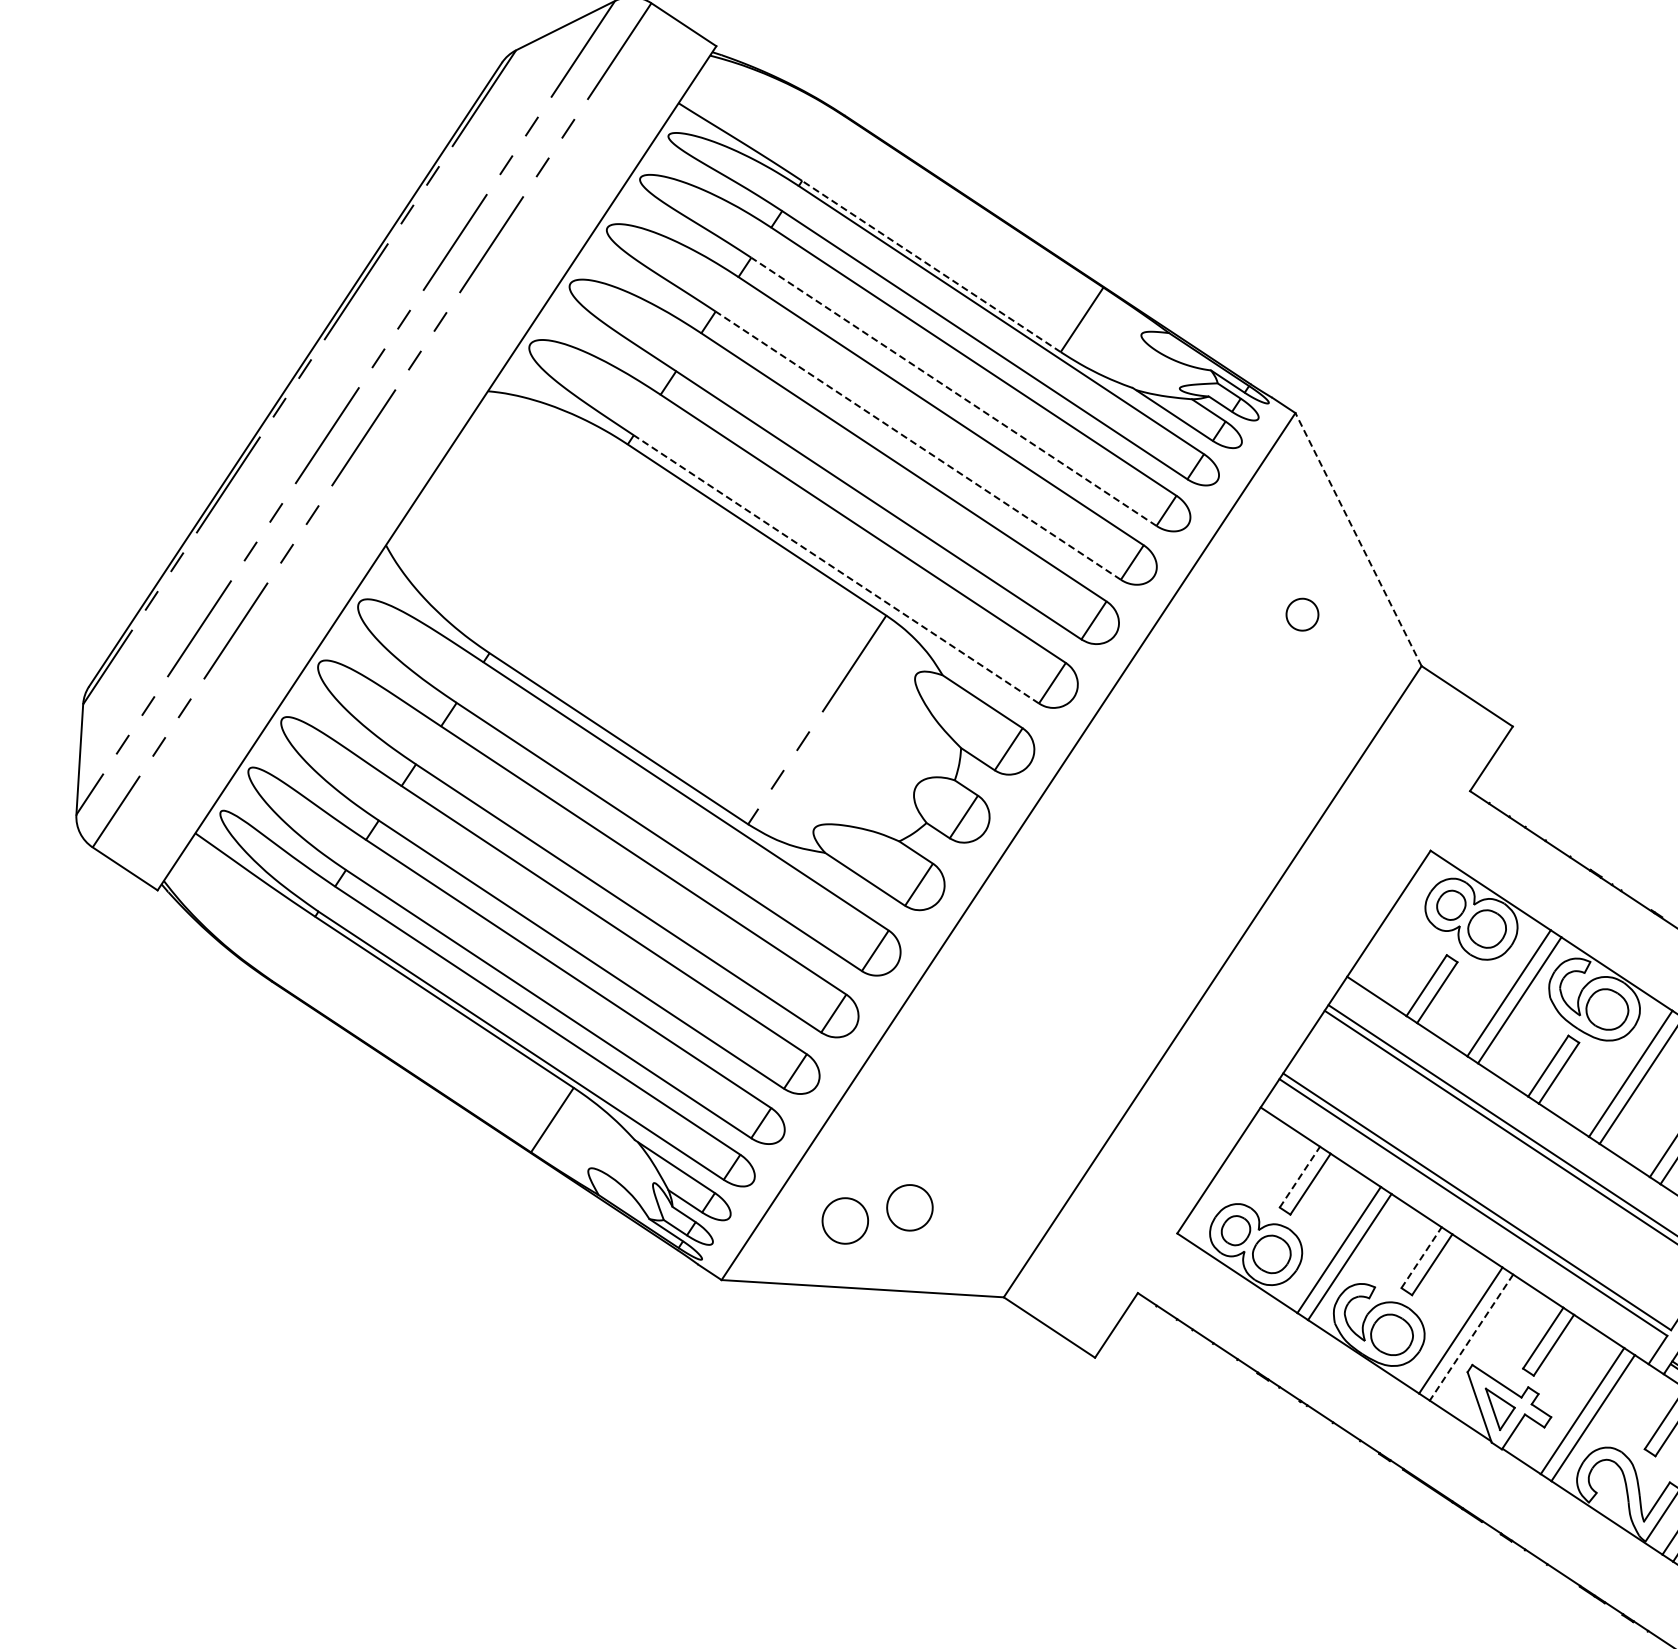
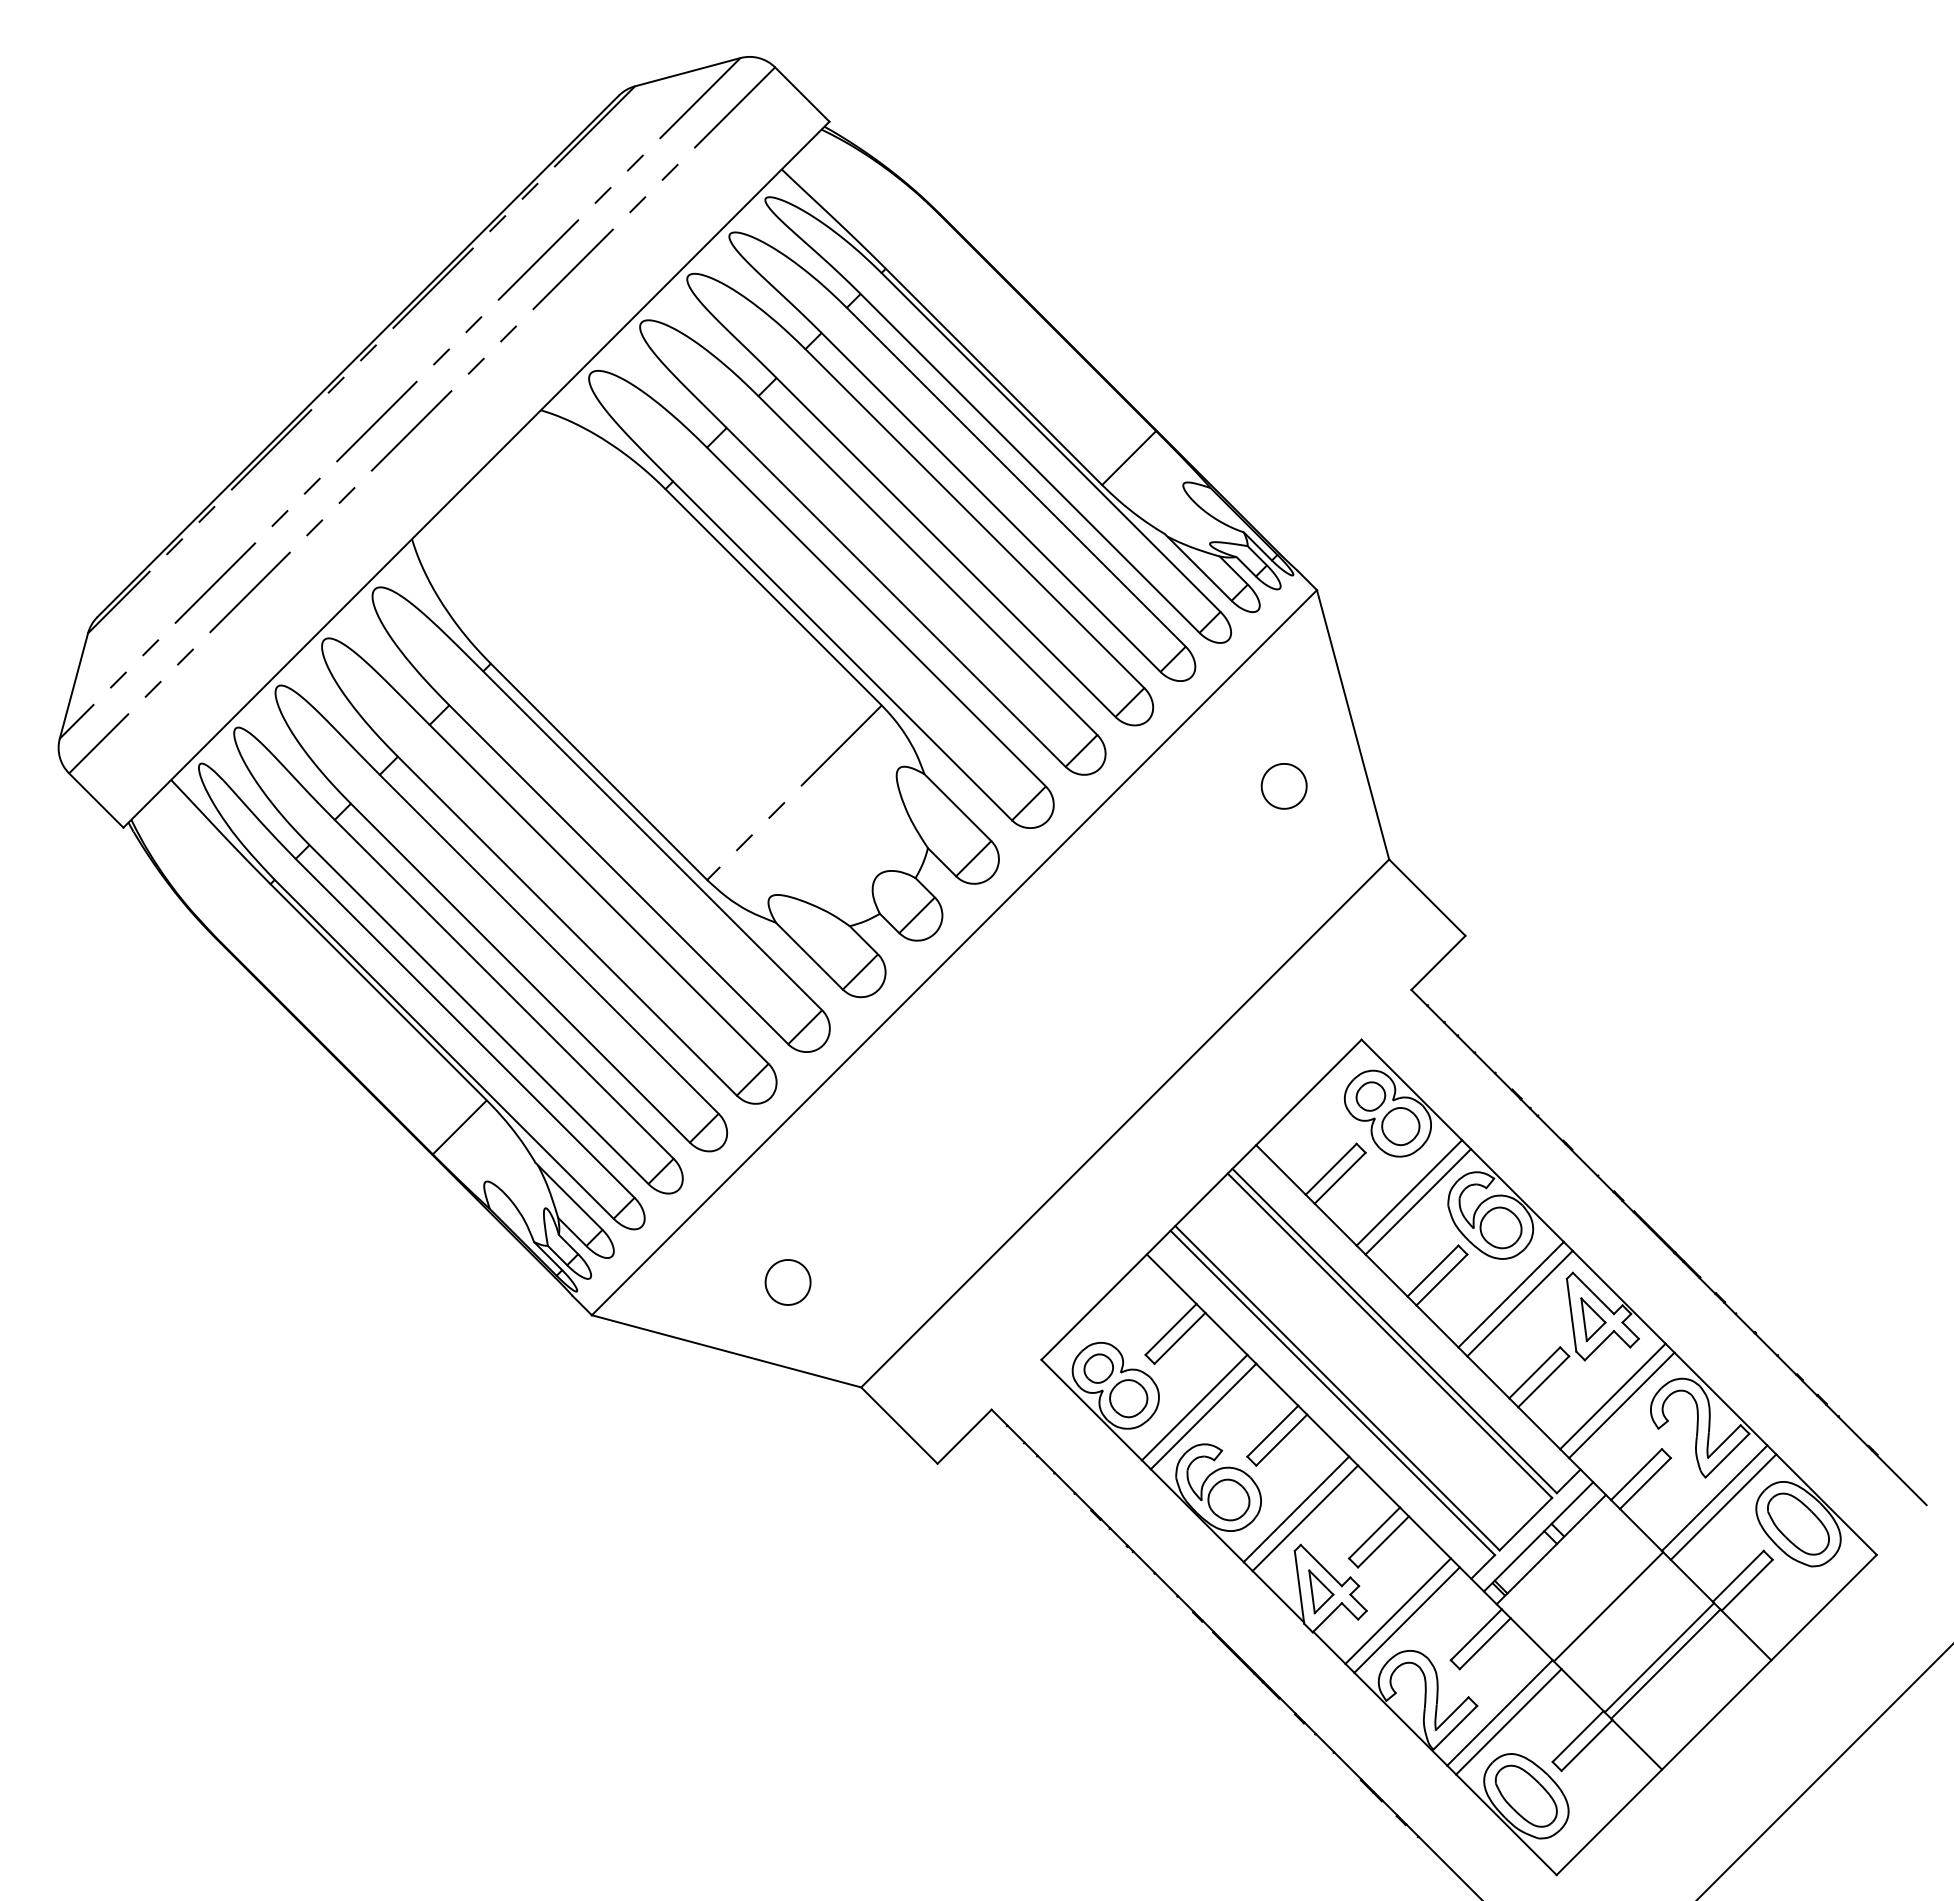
line: (931, 265) -> (994, 376), dashed -> solid
line: (954, 391) -> (991, 502), dashed -> solid
line: (918, 445) -> (946, 547), dashed -> solid
line: (1357, 539) -> (1352, 724), dashed -> solid
line: (836, 568) -> (842, 650), dashed -> solid
part: (1301, 614) -> (1283, 786), size x1.43
line: (1300, 1177) -> (1171, 1329), dashed -> solid
part: (844, 1221) -> (722, 1282), removed
line: (1421, 1257) -> (1272, 1431), dashed -> solid
line: (1471, 1337) -> (1305, 1518), dashed -> solid

